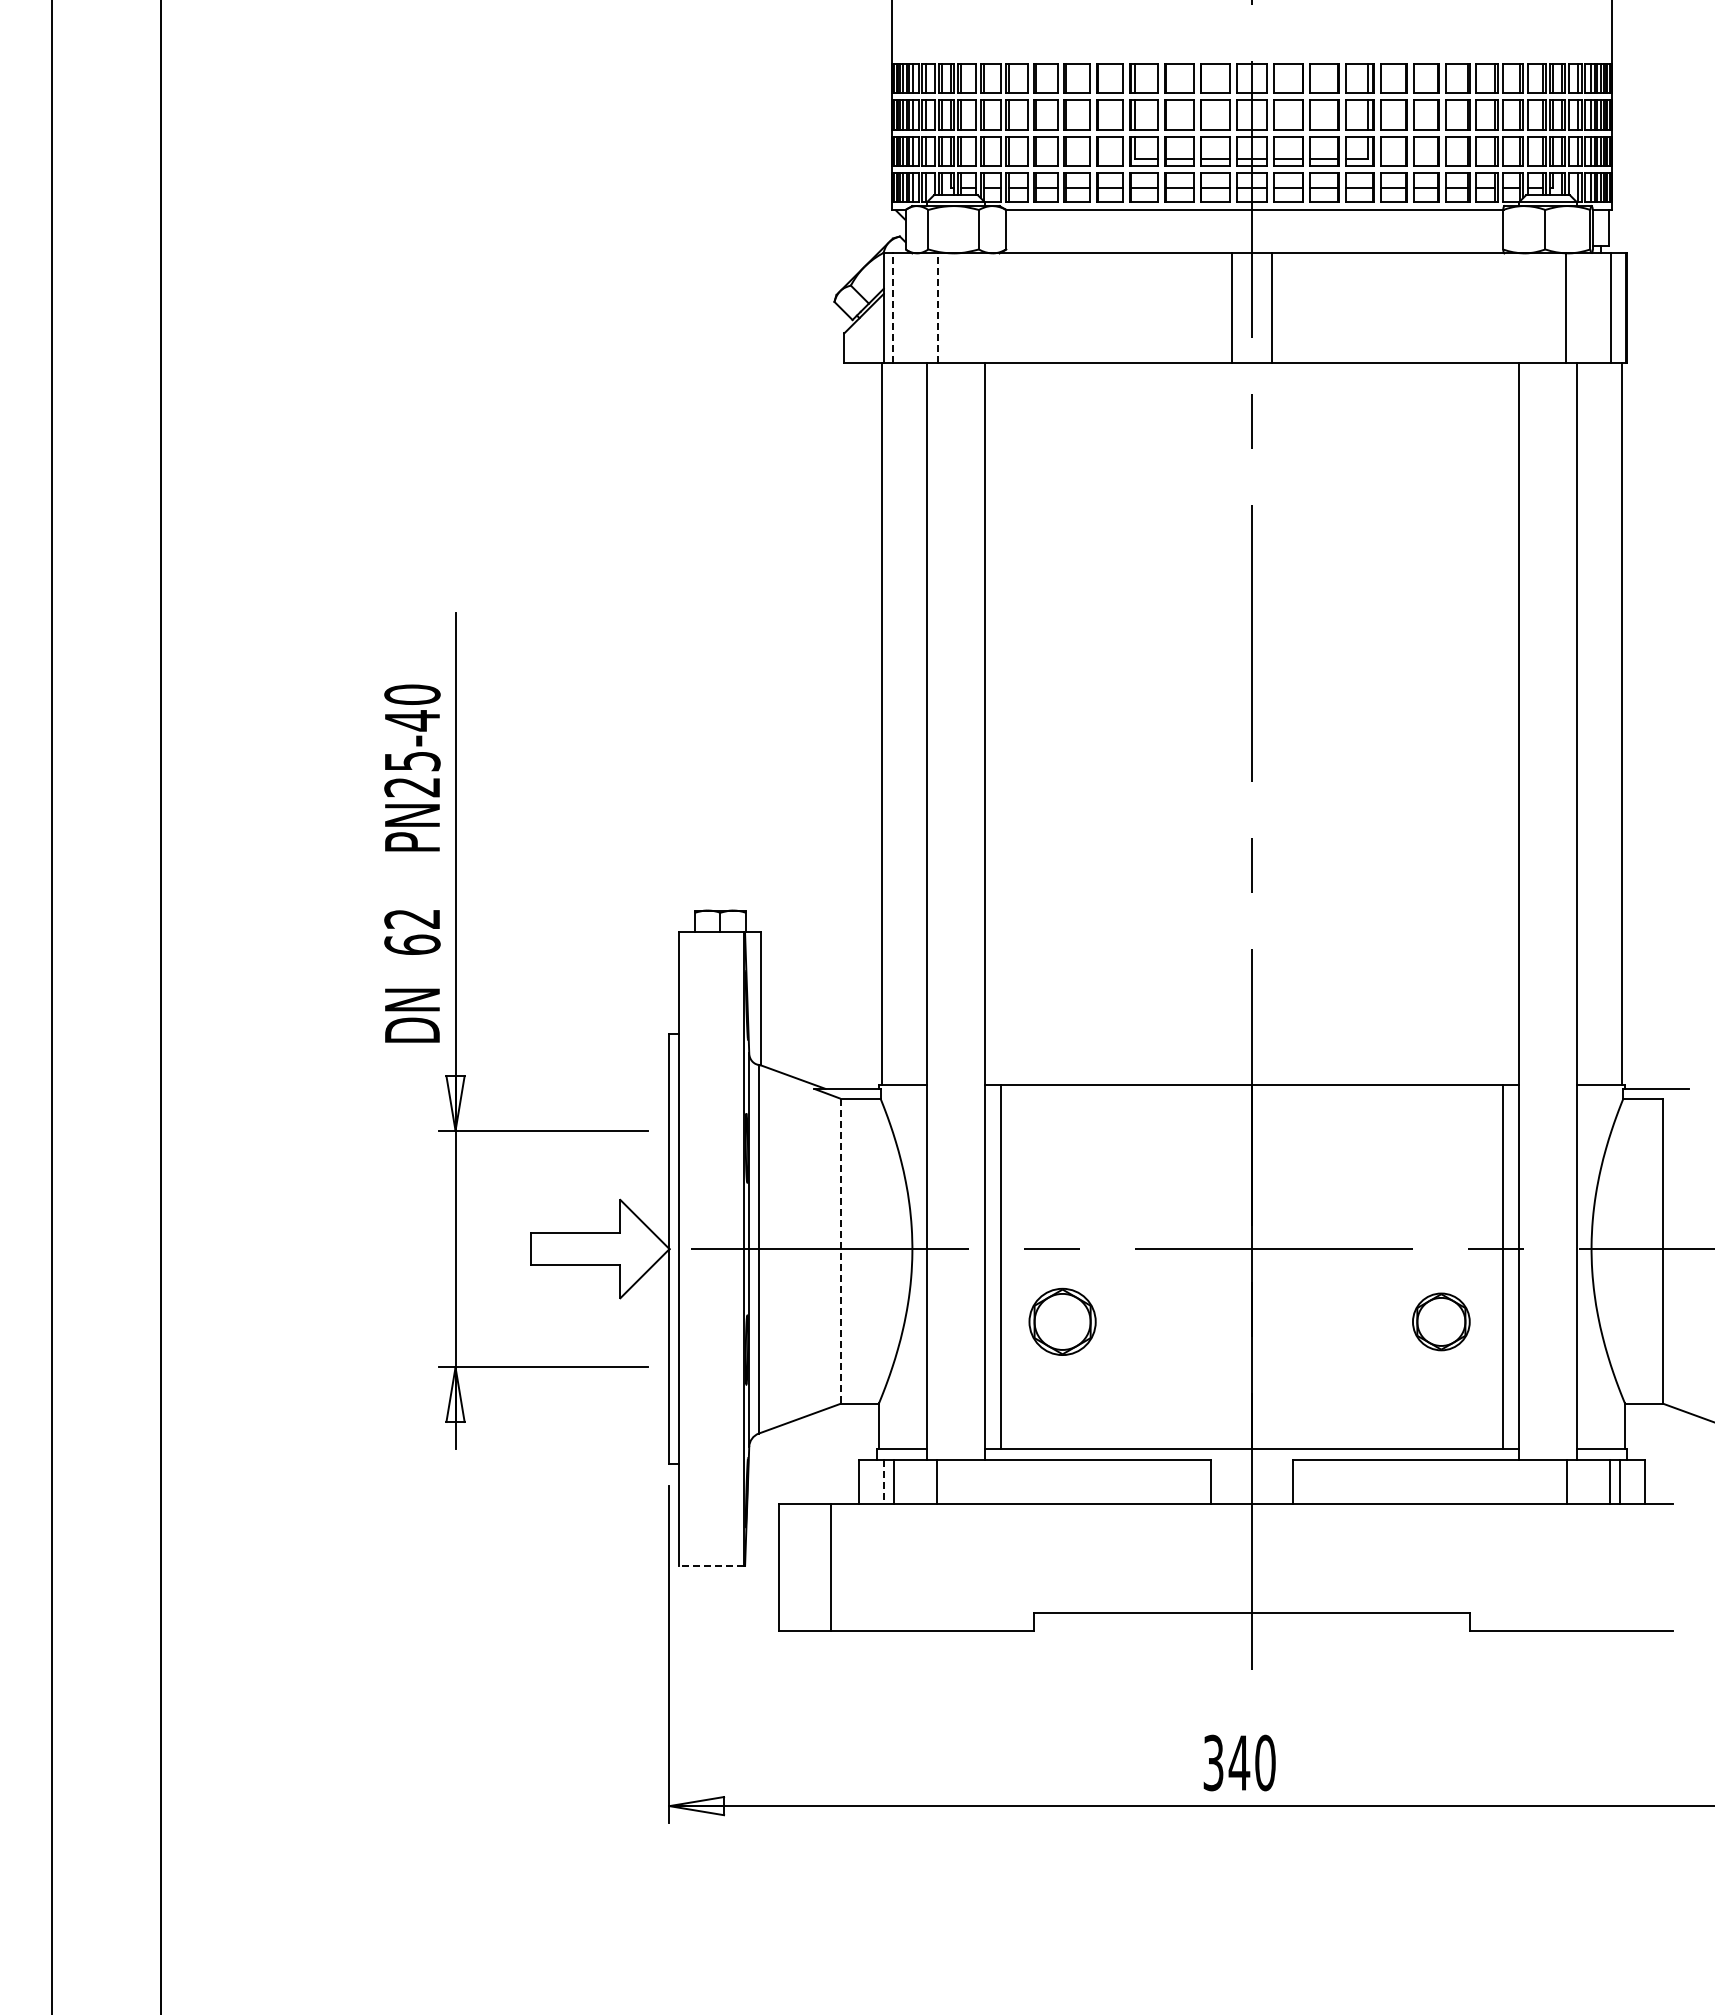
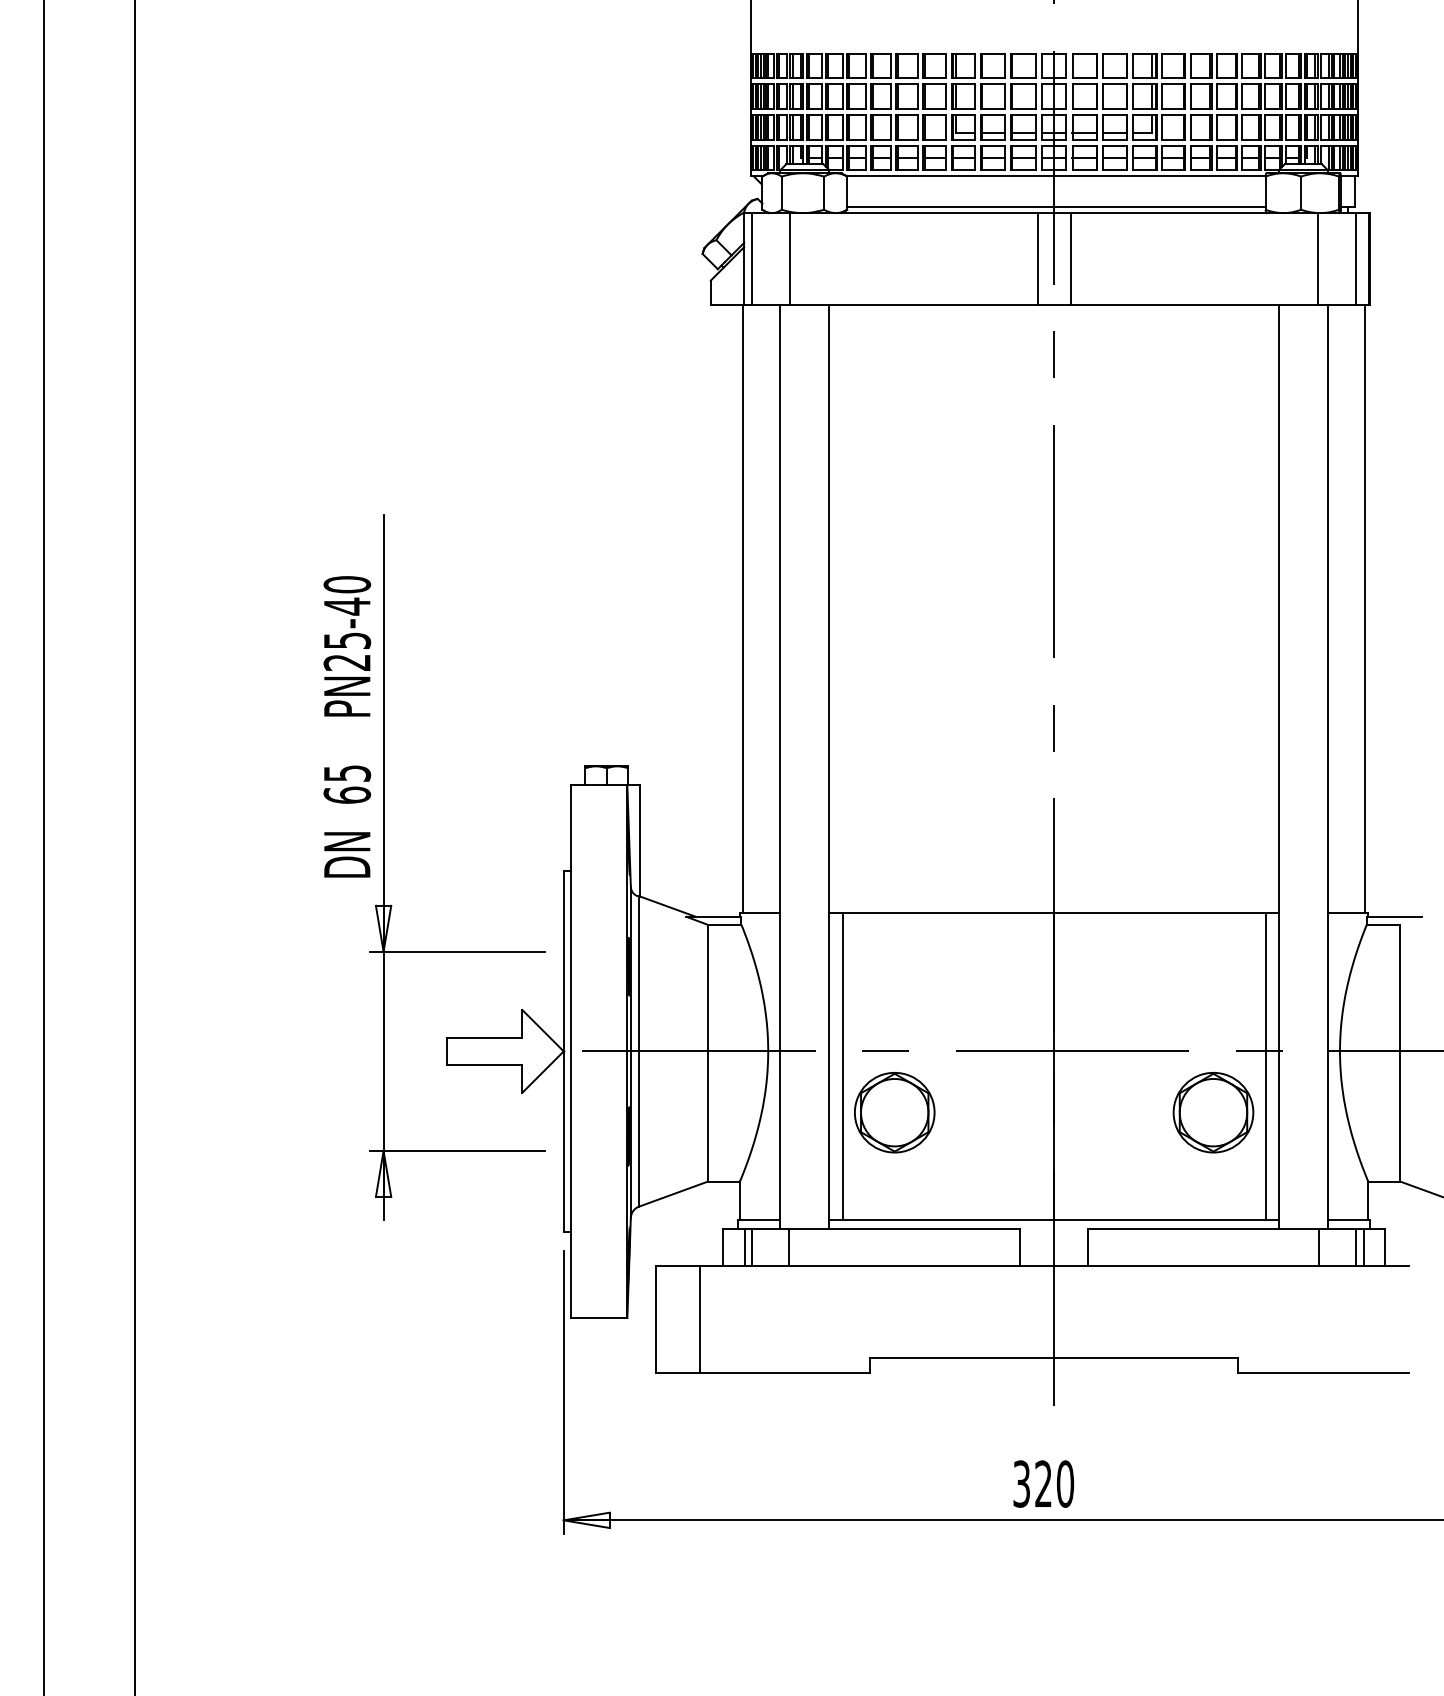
line: (1254, 246) -> (1056, 207), added
line: (892, 308) -> (751, 259), dashed -> solid
line: (938, 308) -> (790, 259), dashed -> solid
text: (412, 918) -> (347, 773), 62 -> 65
line: (840, 1251) -> (707, 1053), dashed -> solid
part: (1062, 1321) -> (894, 1112), size x1.43
part: (1441, 1321) -> (1213, 1112), size x1.67
line: (884, 1482) -> (744, 1247), dashed -> solid
line: (711, 1565) -> (599, 1317), dashed -> solid
text: (1239, 1762) -> (1043, 1483), 340 -> 320

